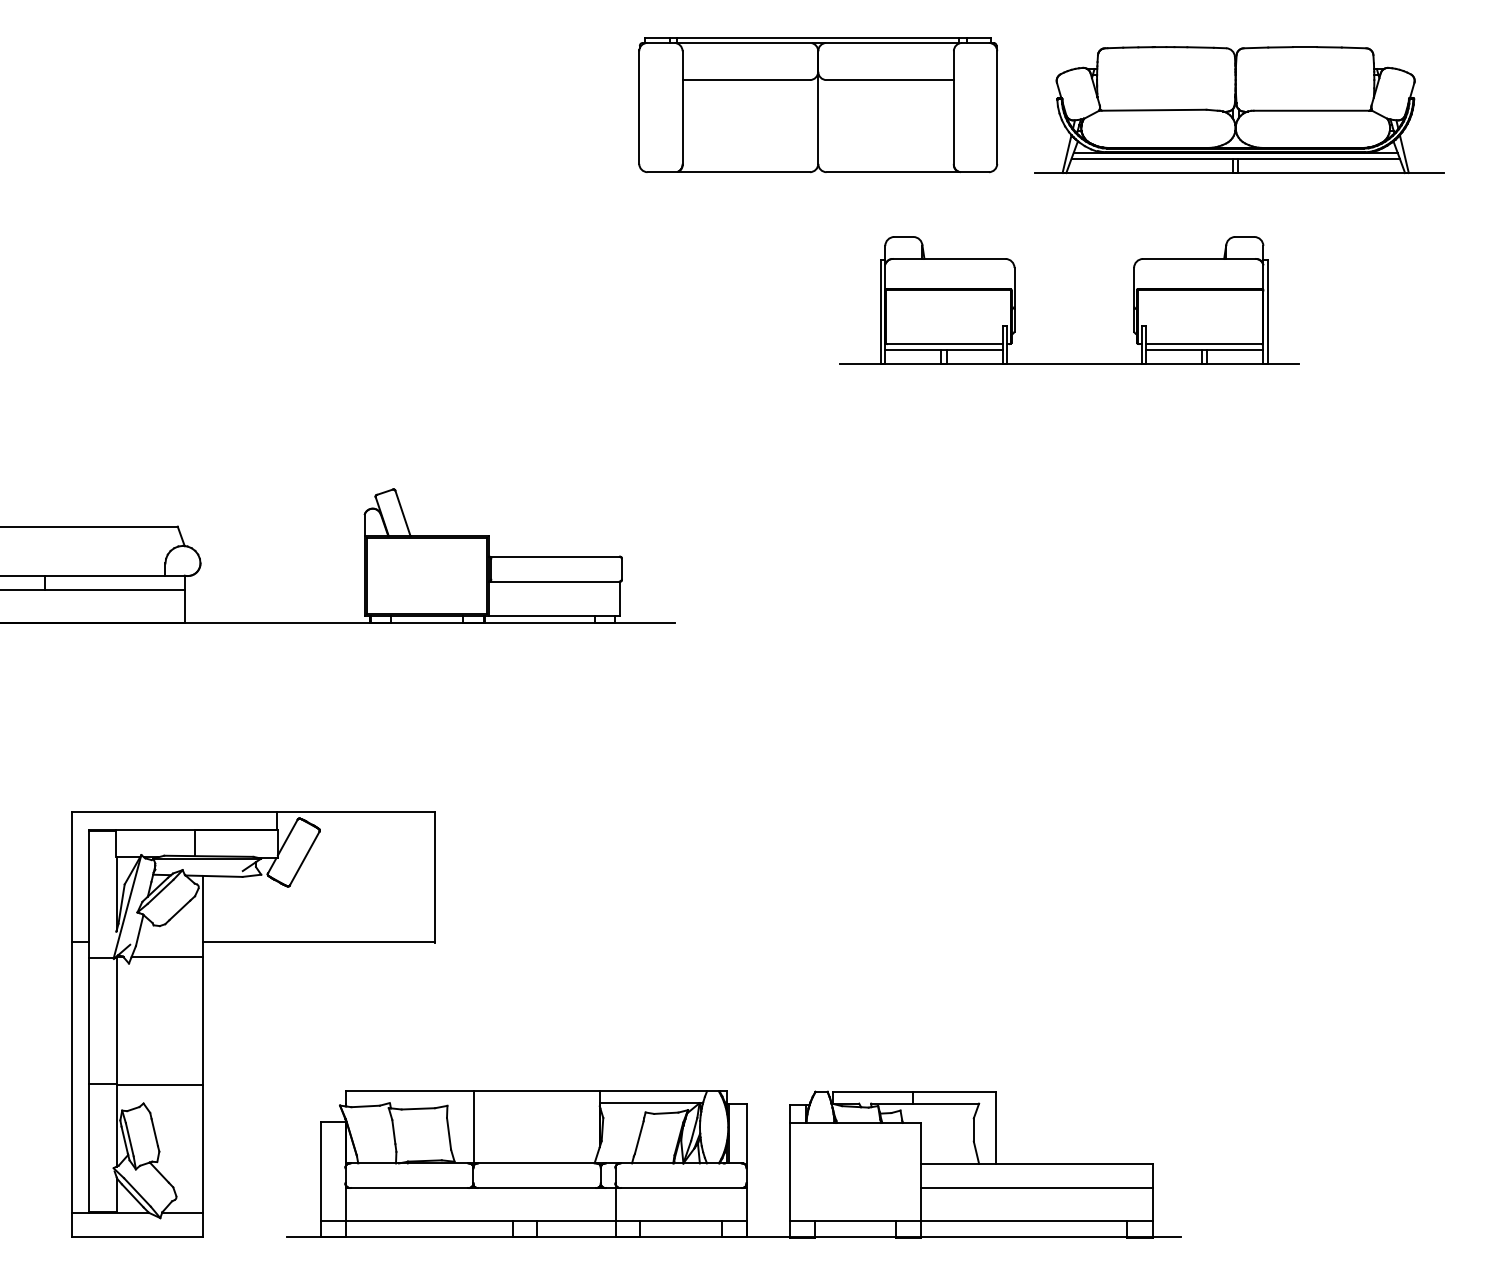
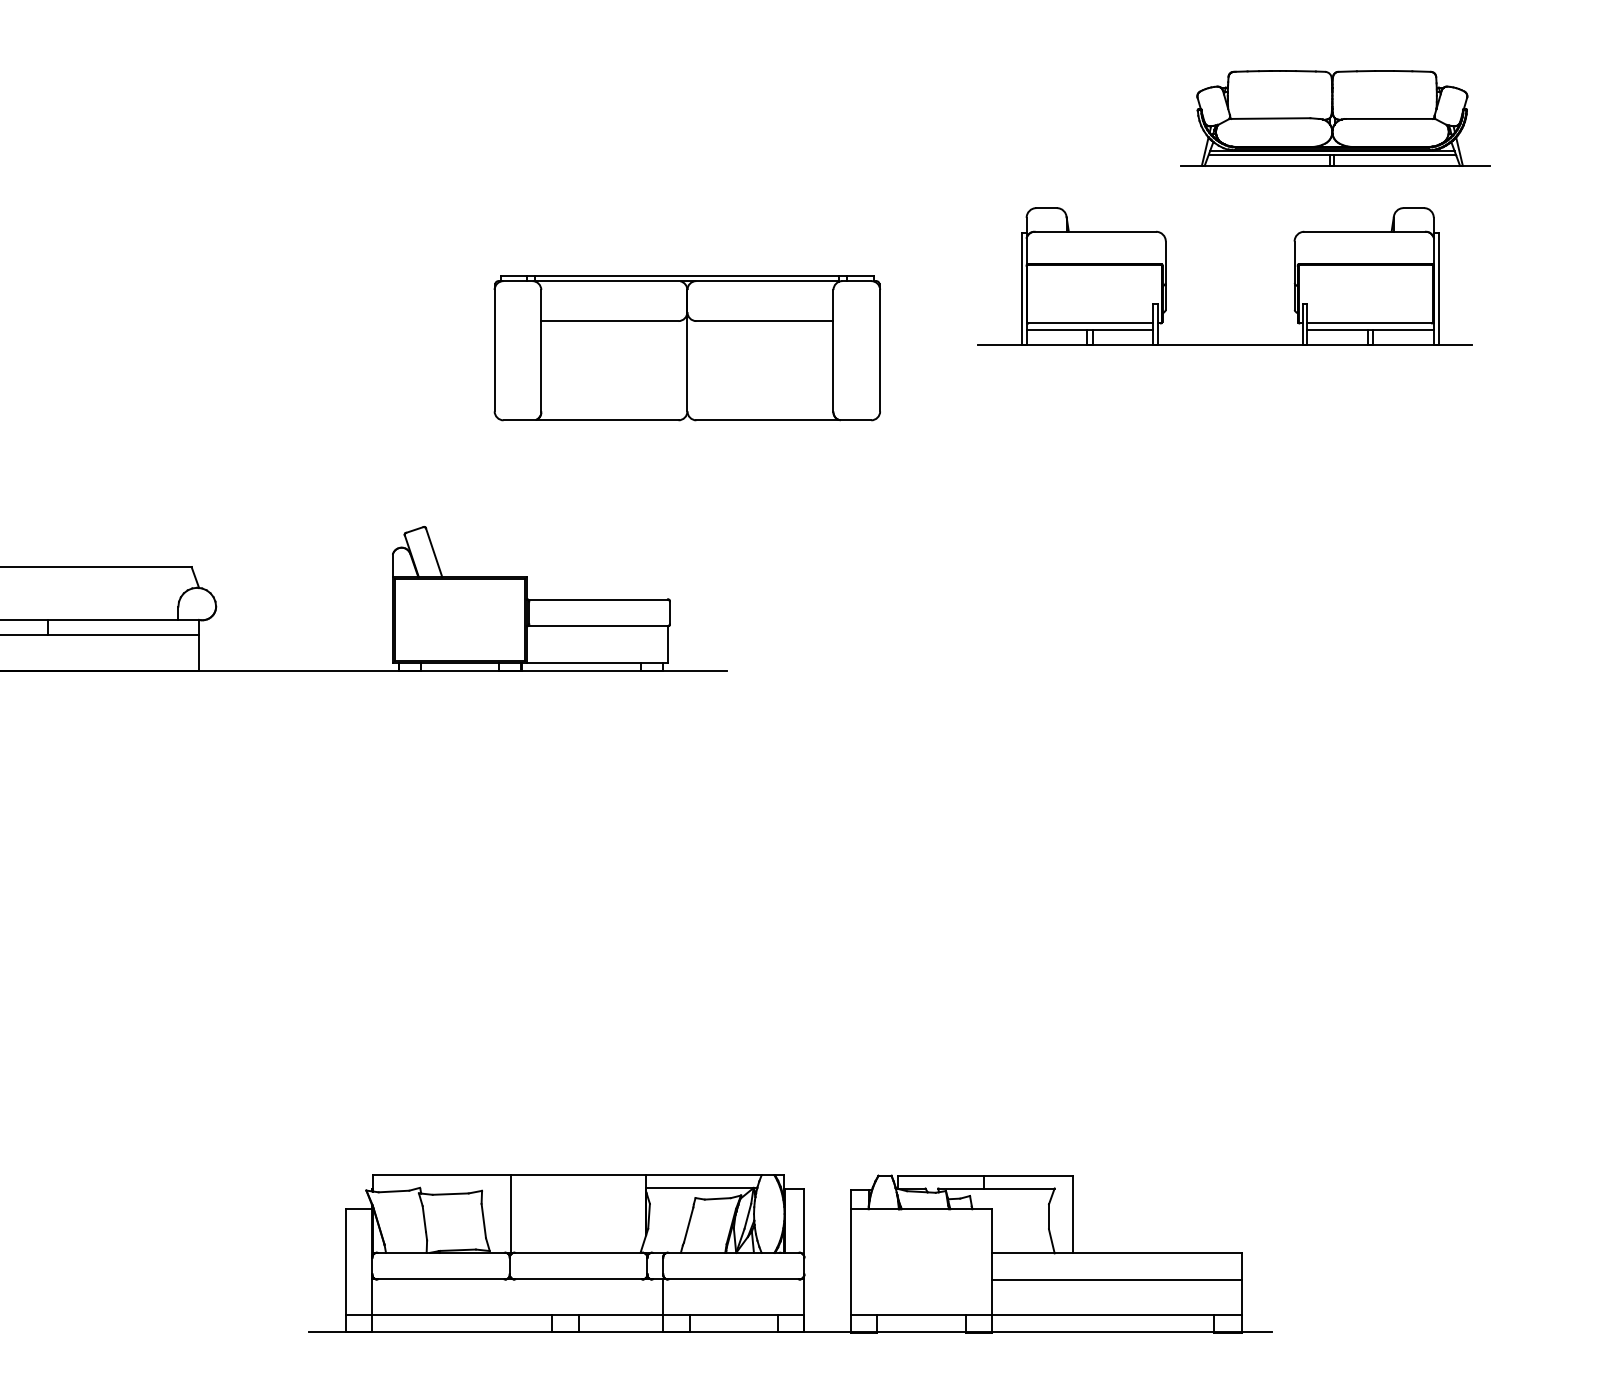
part: (817, 105) -> (686, 348), moved
part: (1239, 110) -> (1335, 118), size x0.7
part: (1015, 300) -> (1166, 276), moved
part: (203, 1023) -> (219, 1102), removed

